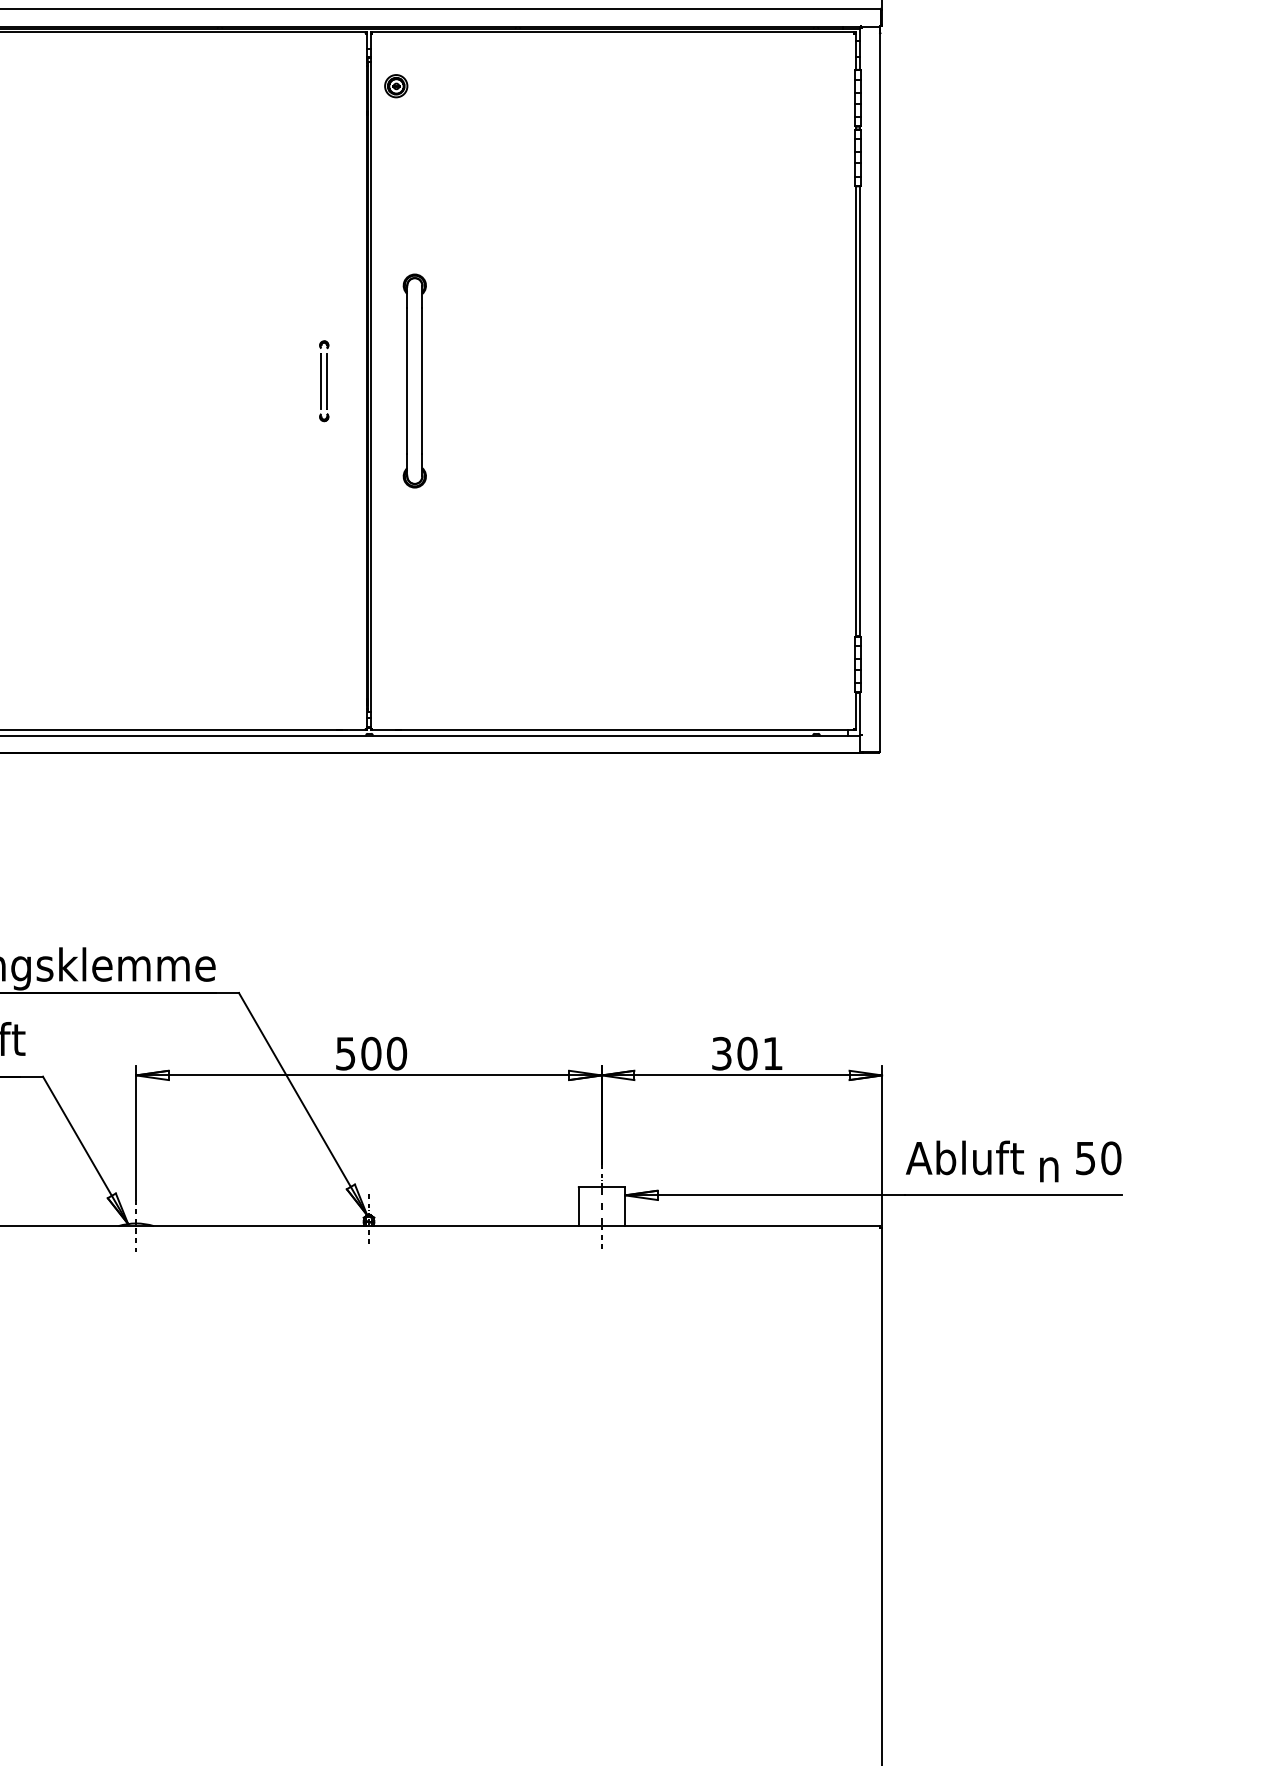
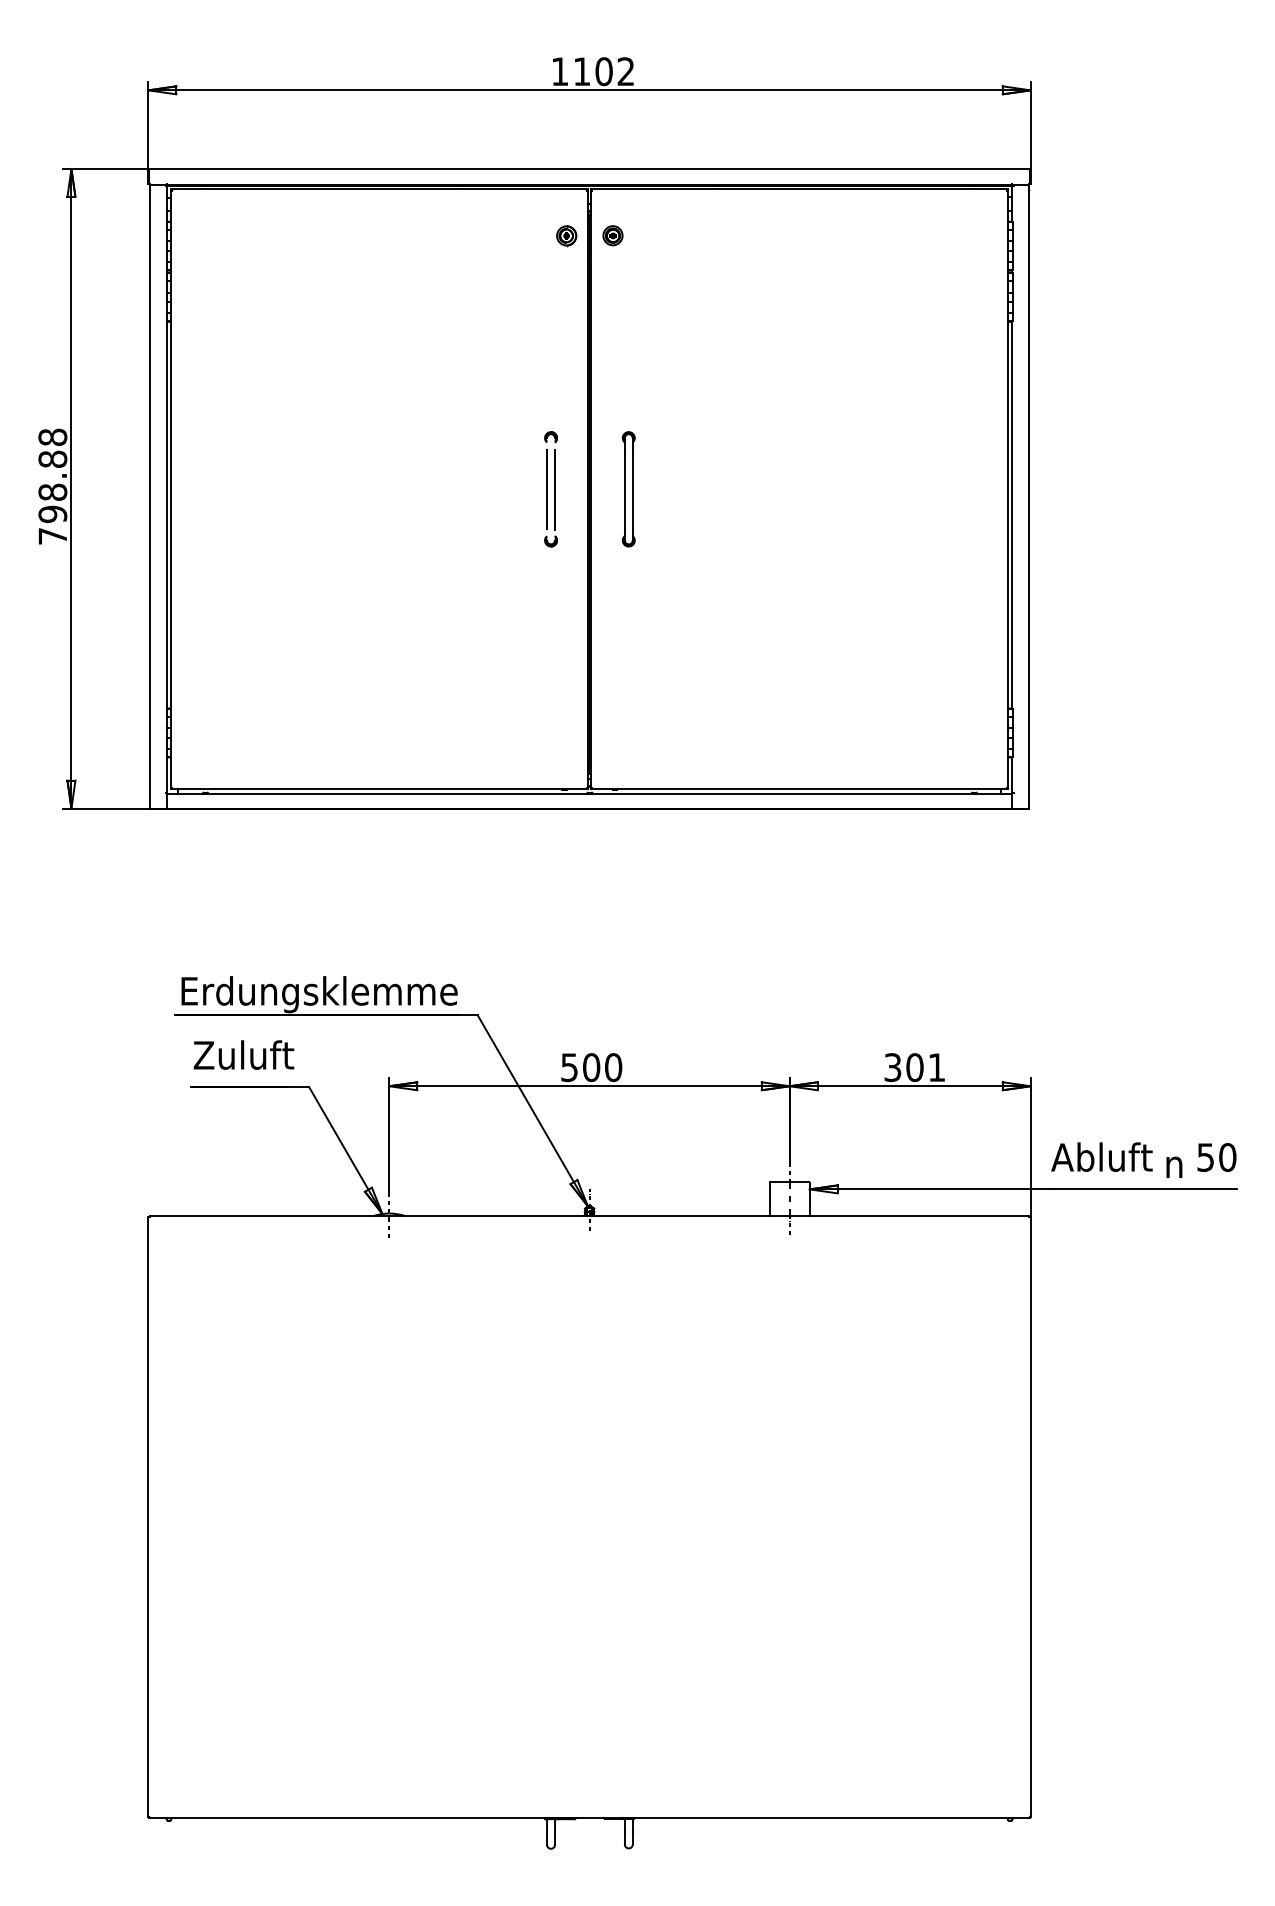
part: (342, 87) -> (566, 236), added
part: (323, 381) -> (550, 489), size x1.67
part: (414, 381) -> (628, 489), size x0.62

